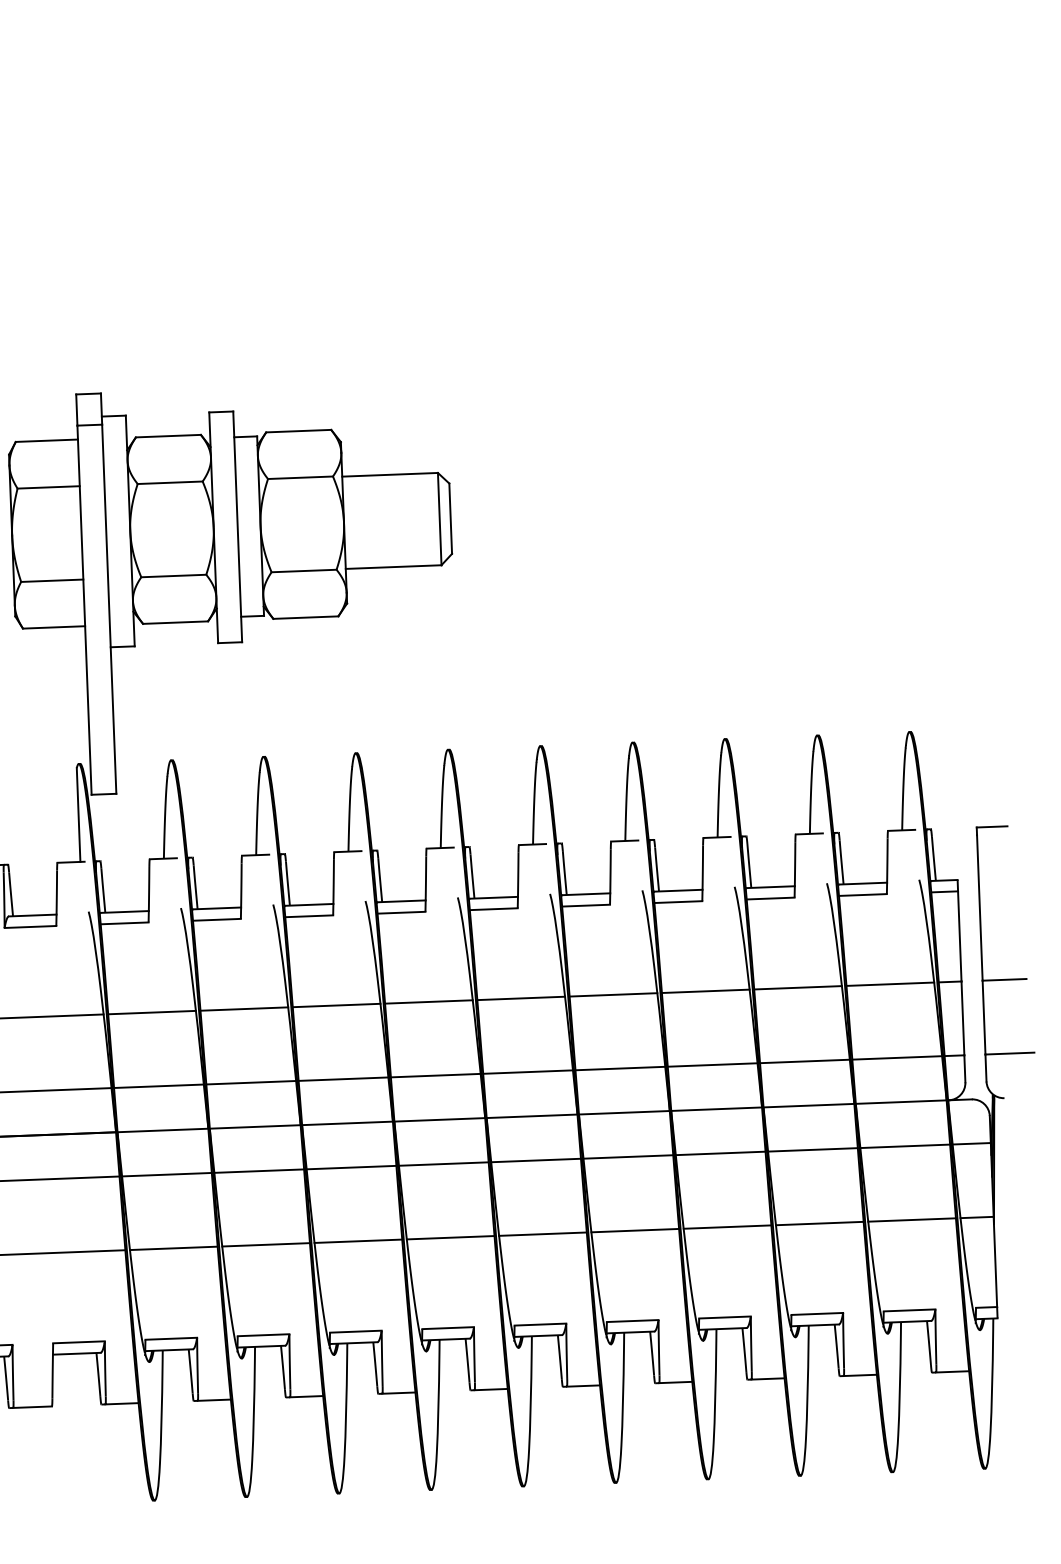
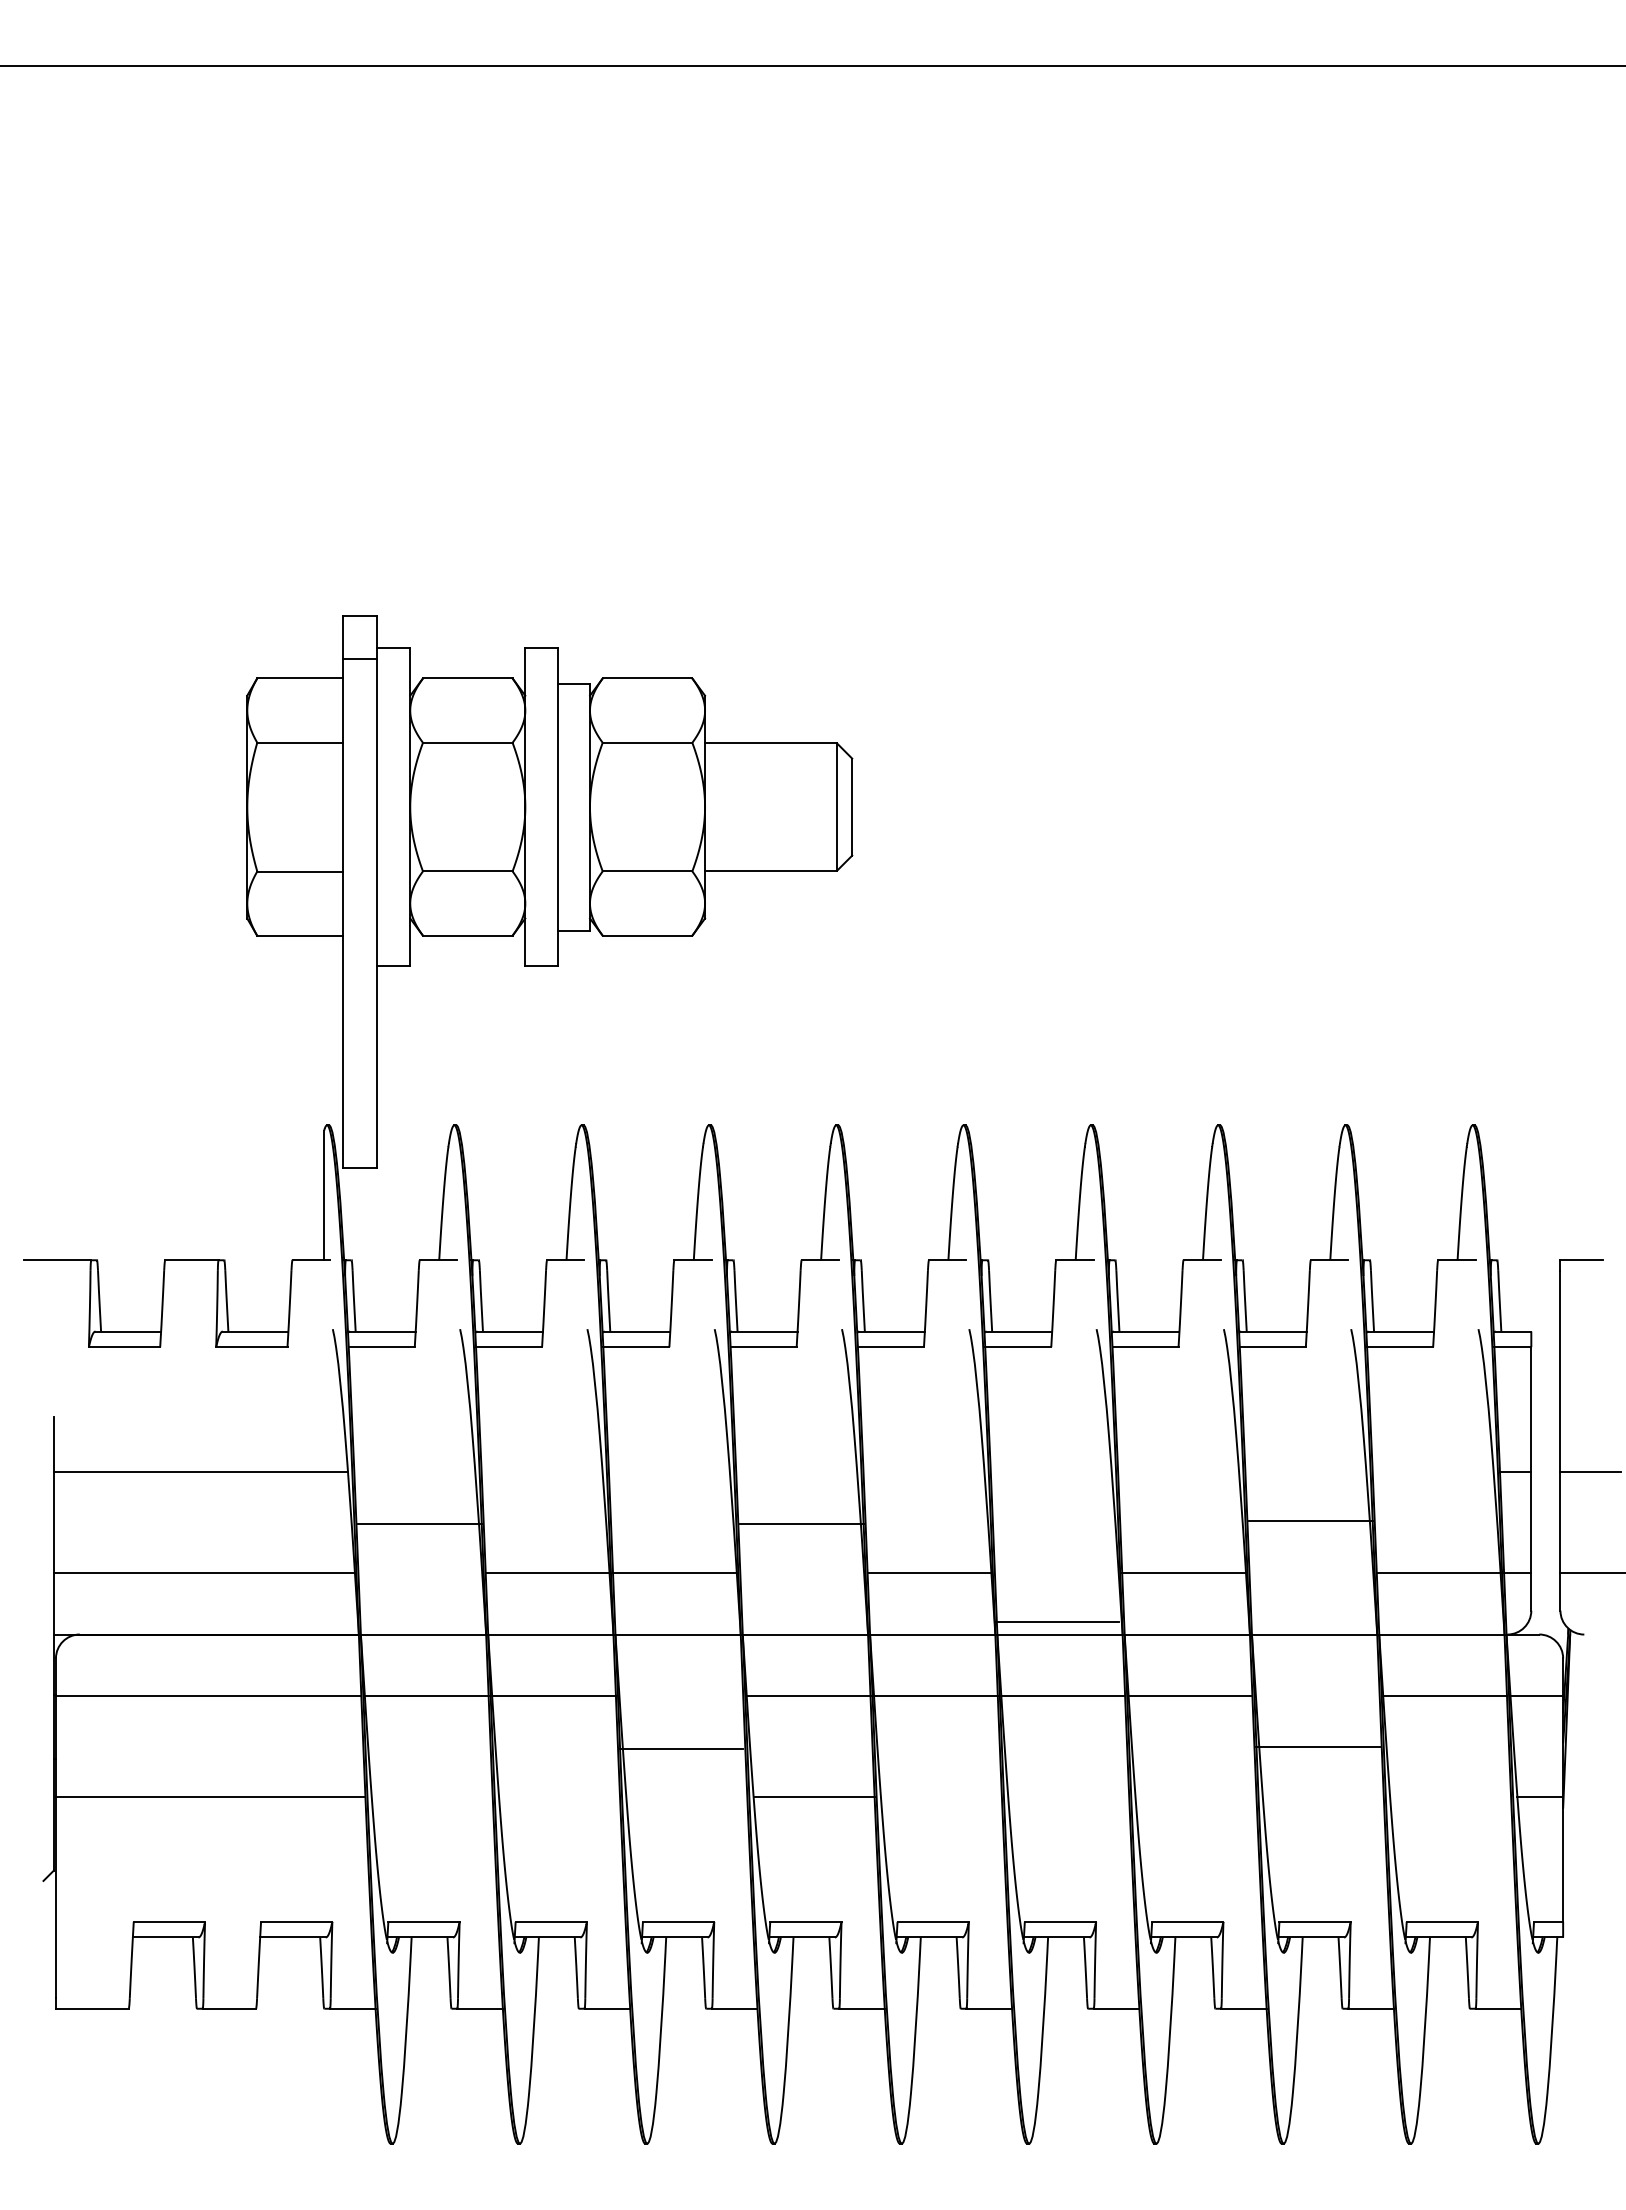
line: (889, 984) -> (1432, 1471), removed
line: (797, 987) -> (1305, 1471), removed
line: (705, 991) -> (1178, 1471), removed
line: (612, 994) -> (1050, 1471), removed
line: (520, 998) -> (923, 1471), removed
line: (428, 1001) -> (796, 1471), removed
line: (336, 1005) -> (668, 1471), removed
line: (243, 1009) -> (541, 1471), removed
line: (151, 1012) -> (414, 1471), removed
line: (804, 1061) -> (1311, 1521), moved
line: (620, 1068) -> (1056, 1622), moved
line: (435, 1075) -> (802, 1524), moved
line: (159, 1086) -> (420, 1524), moved
line: (812, 1149) -> (1317, 1746), moved
line: (351, 1167) -> (681, 1748), moved
line: (912, 1220) -> (1450, 1797), removed
line: (819, 1223) -> (1322, 1797), removed
line: (727, 1227) -> (1195, 1797), removed
line: (635, 1230) -> (1068, 1797), removed
line: (542, 1234) -> (940, 1797), removed
line: (358, 1241) -> (686, 1797), removed
line: (266, 1244) -> (559, 1797), removed
line: (173, 1248) -> (431, 1797), removed

